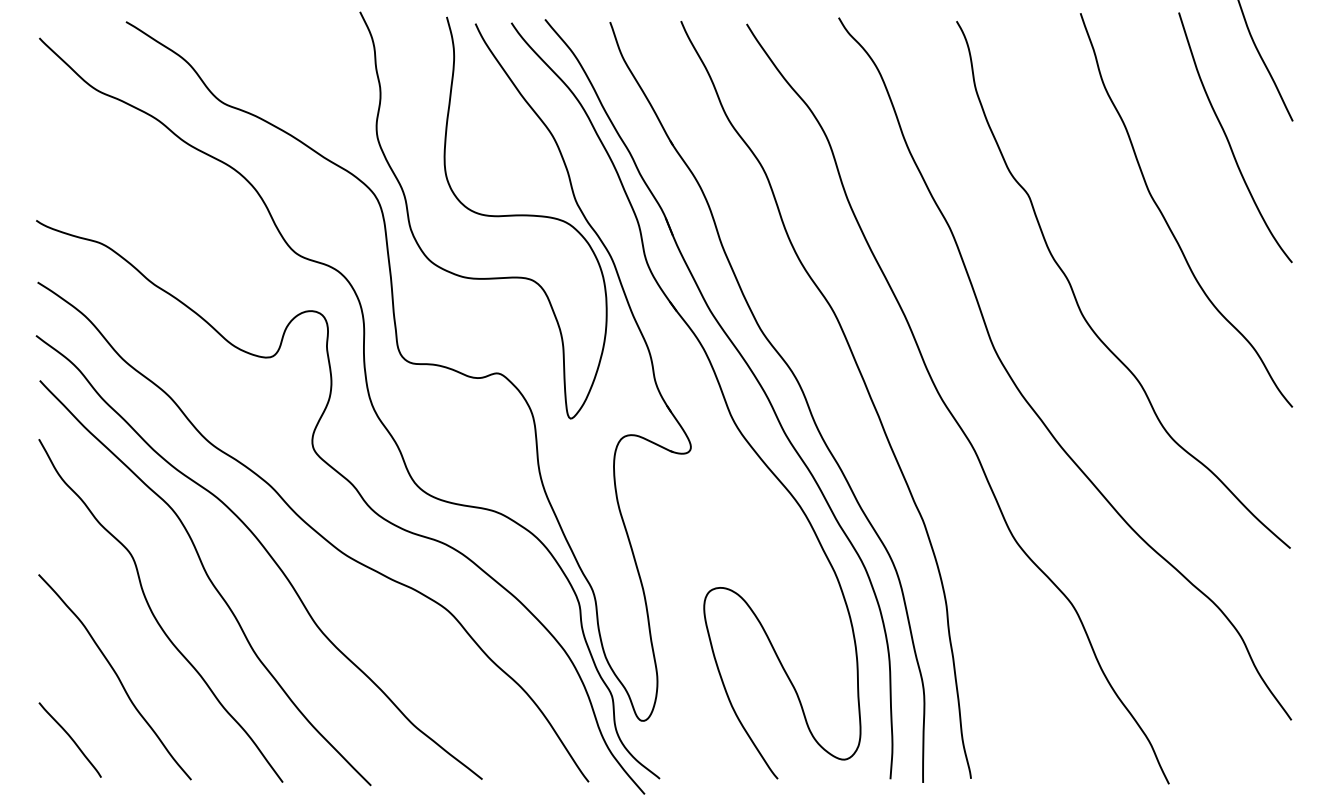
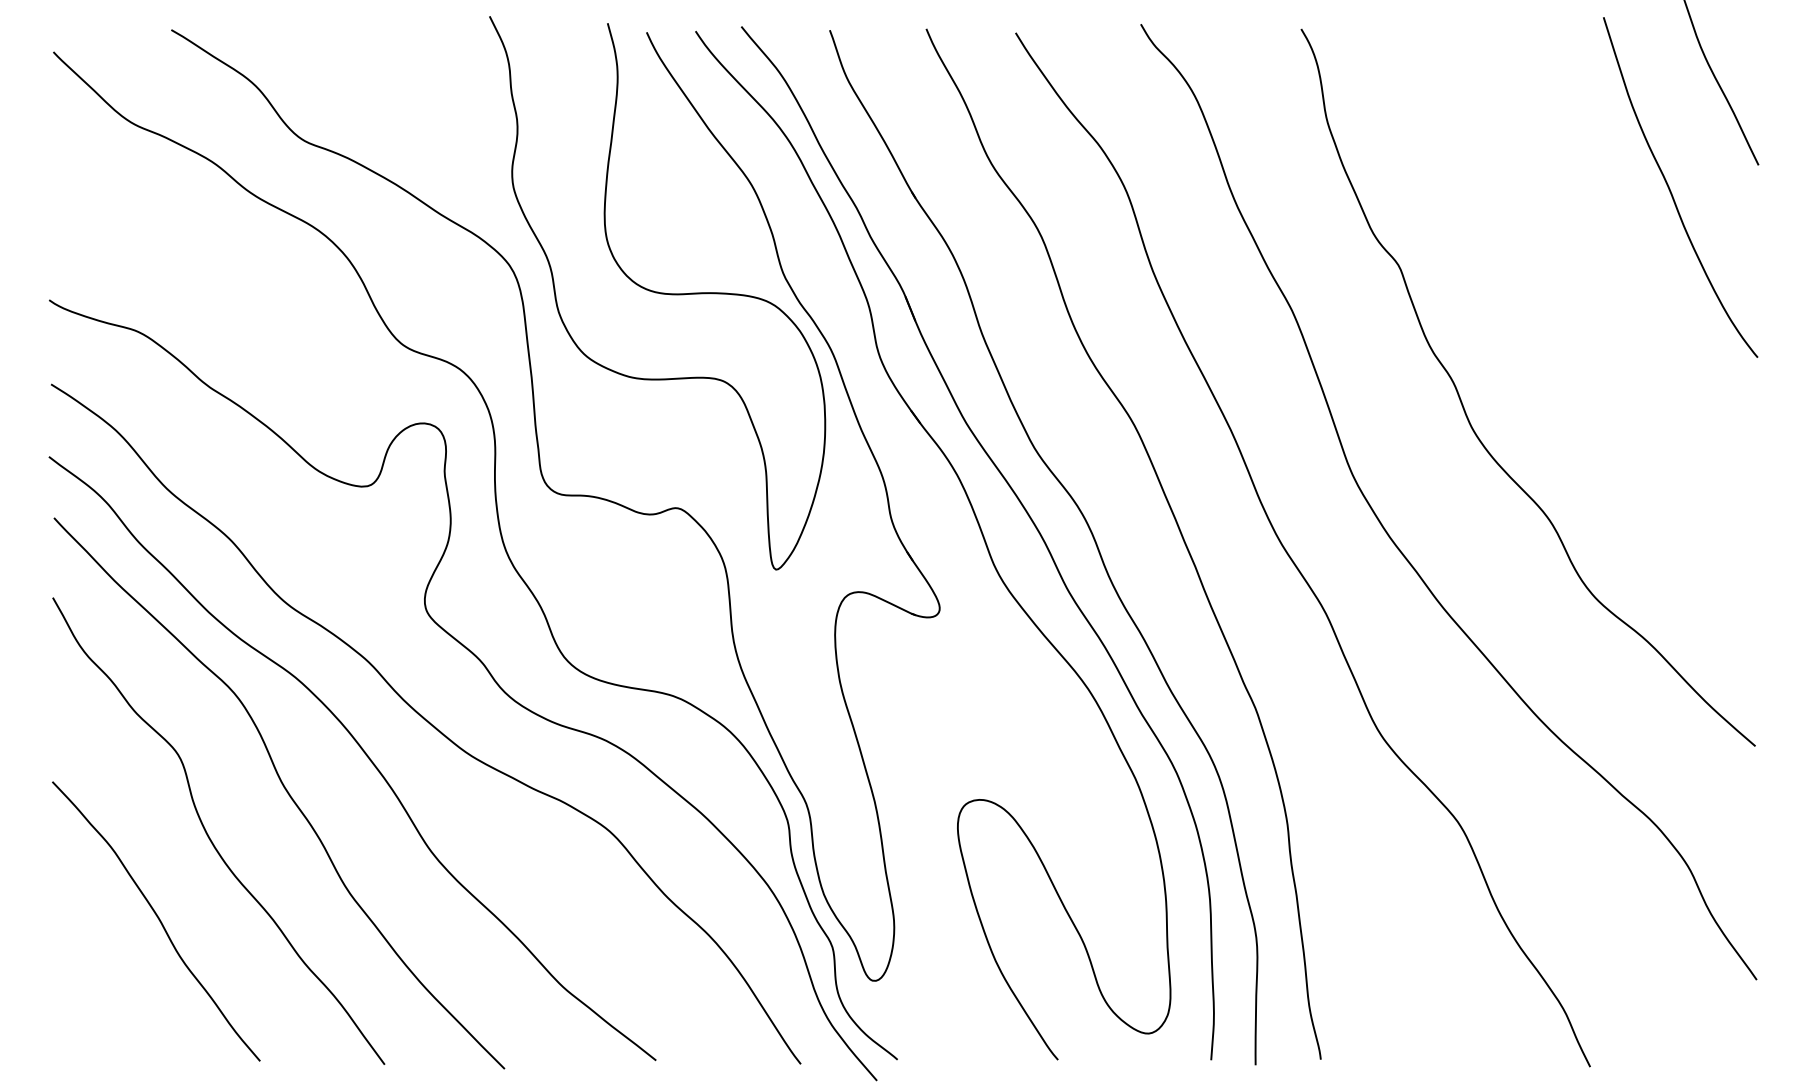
curve: (1167, 221) -> (1587, 301), removed
curve: (71, 739) -> (96, 1005), removed

